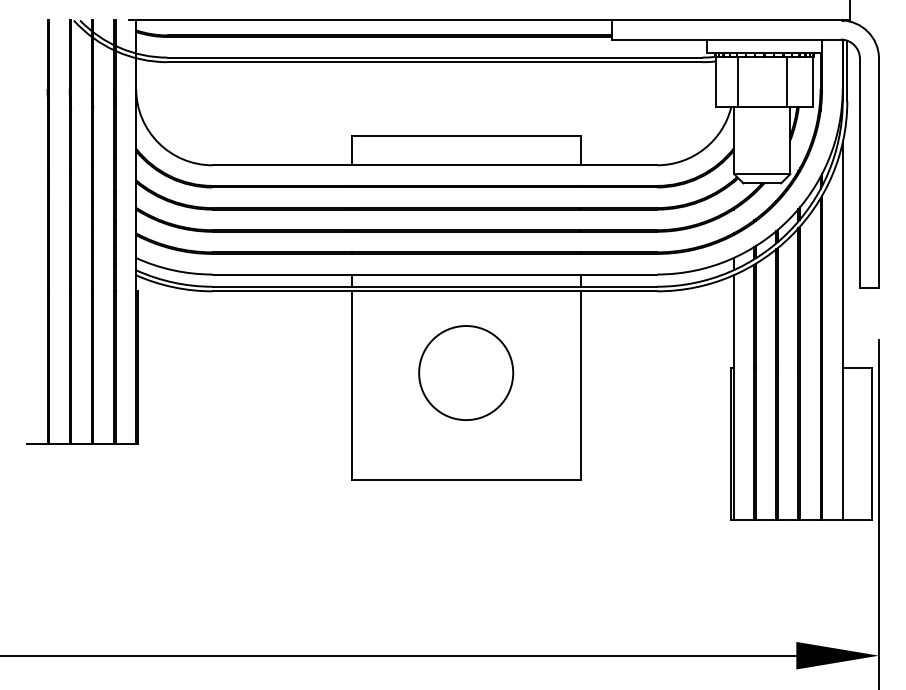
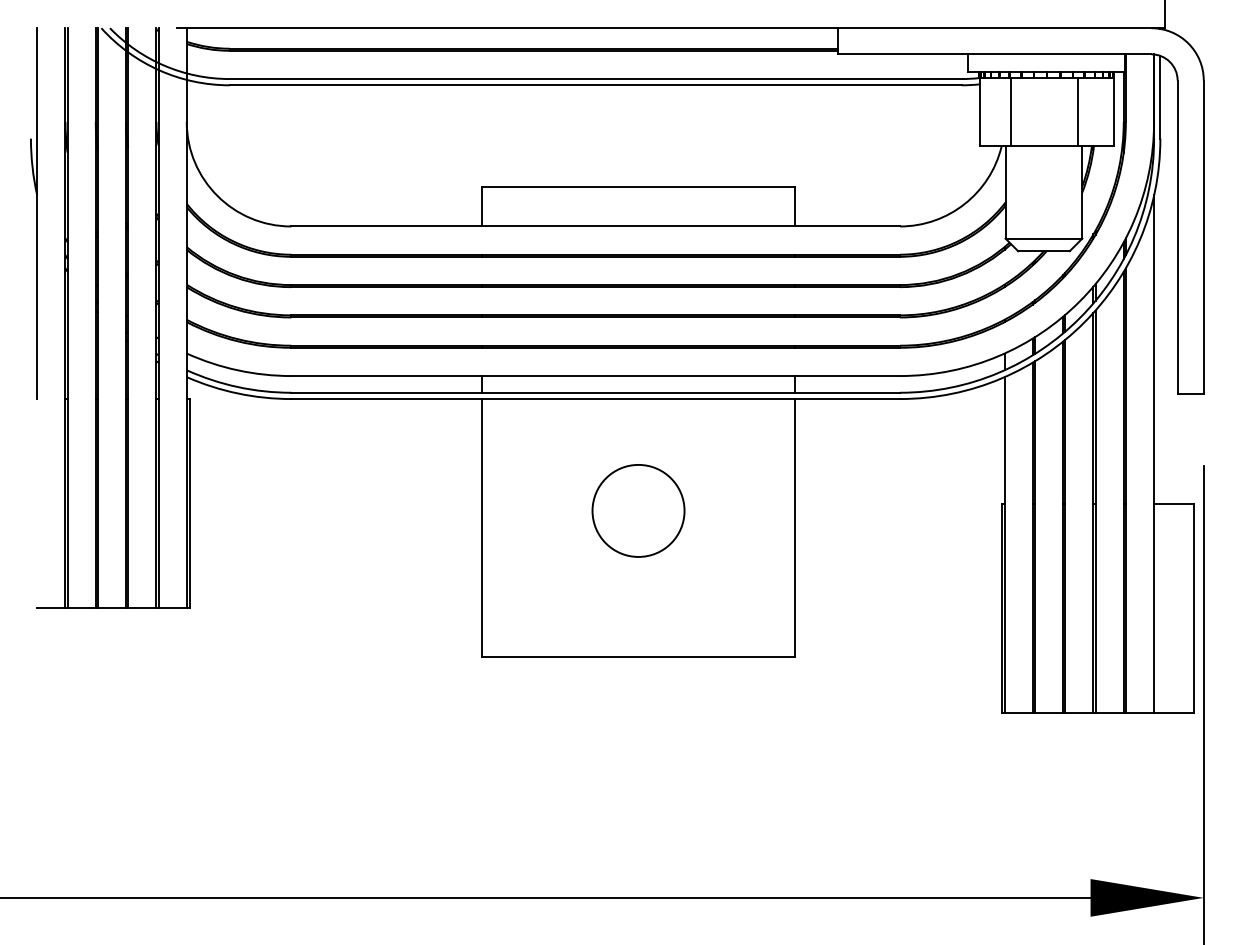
part: (24, 155) -> (33, 213), added
circle: (466, 372) -> (638, 510), size x0.71

